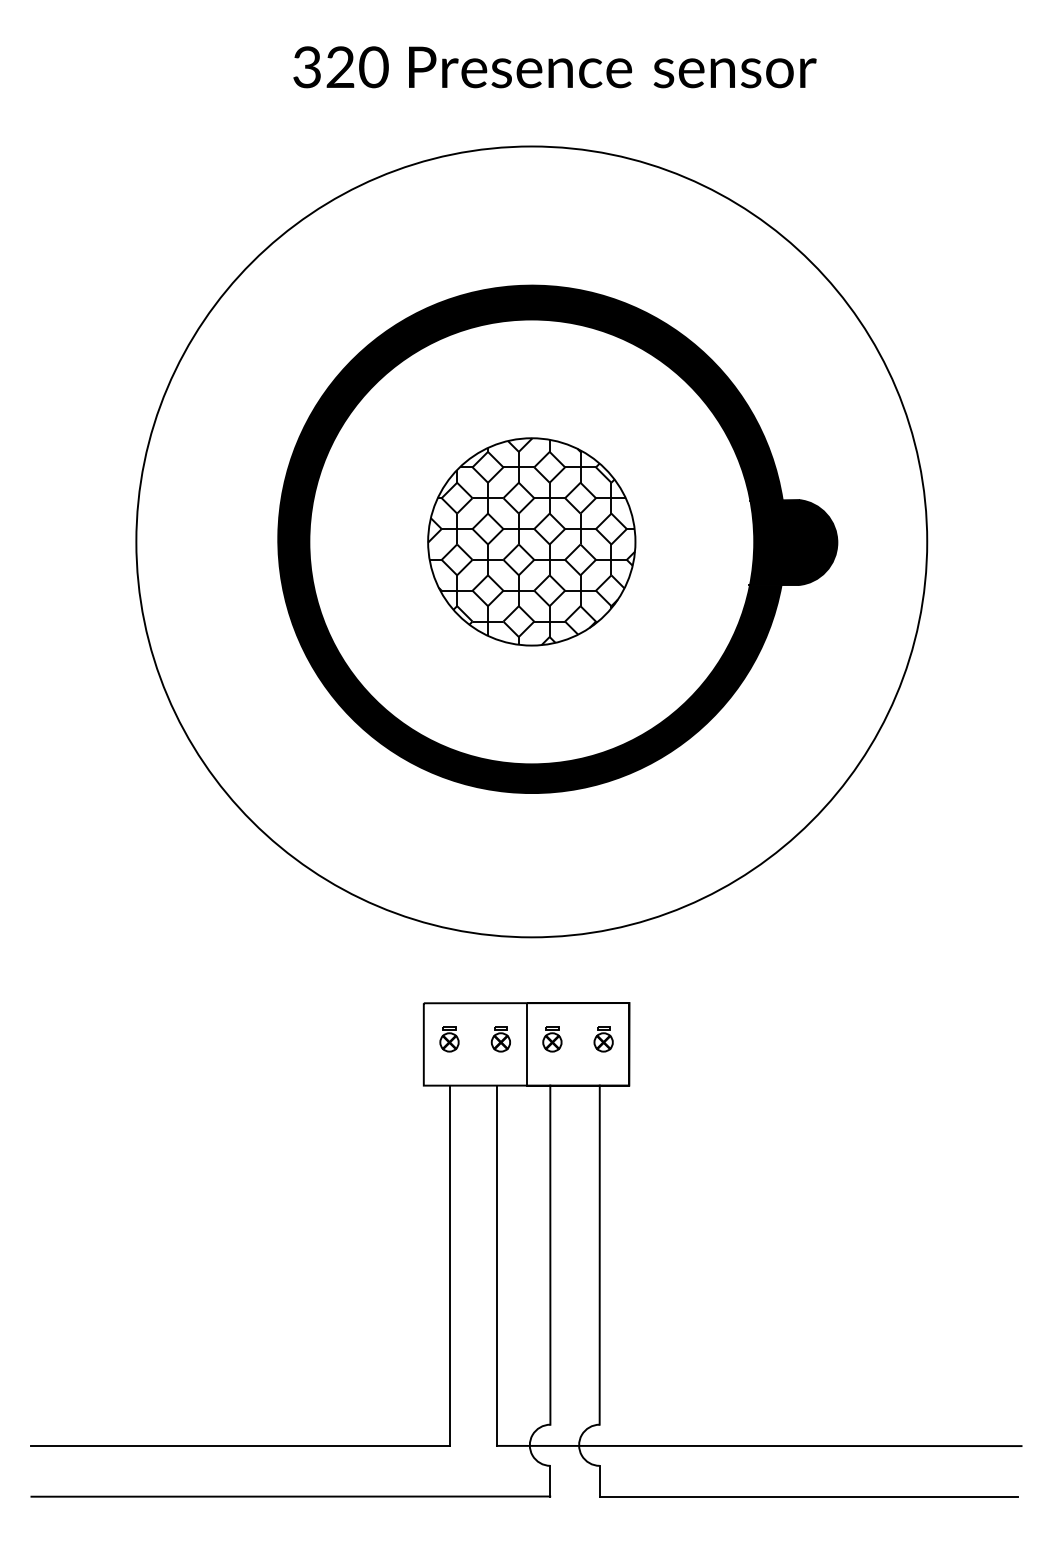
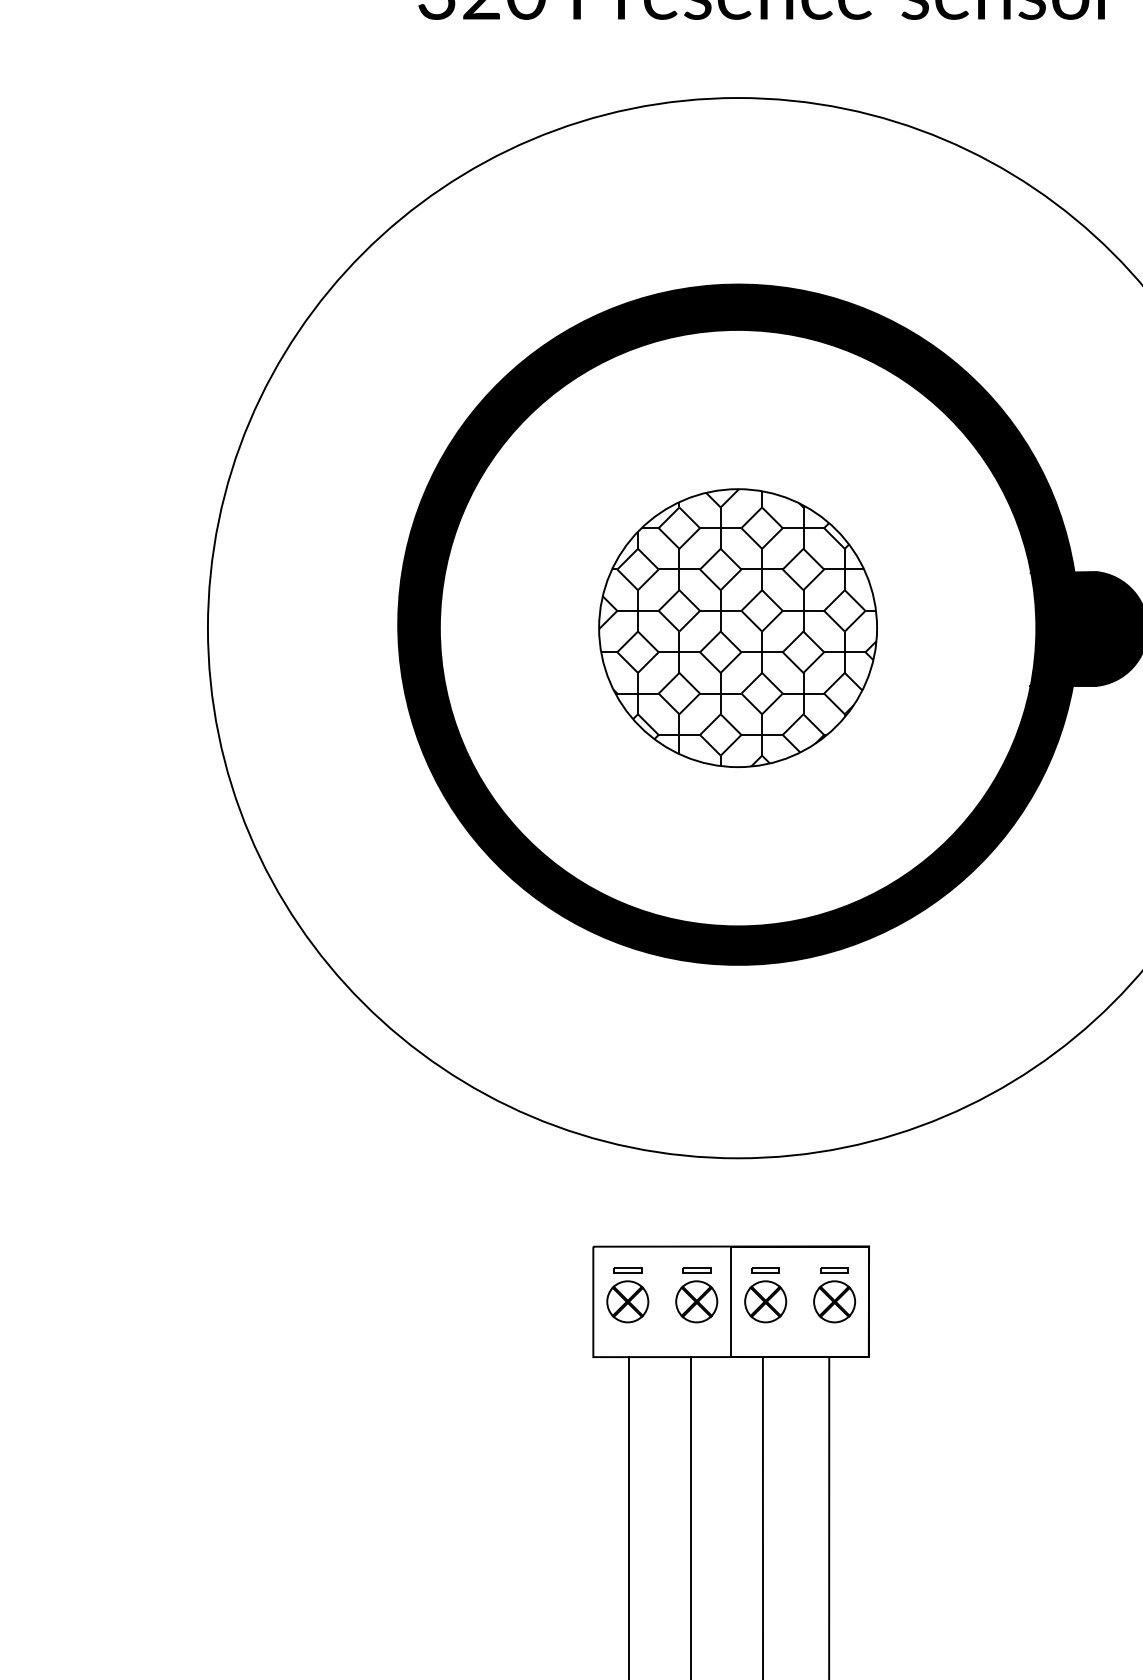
part: (449, 1039) -> (627, 1295), size x1.67
part: (500, 1039) -> (696, 1295), size x1.67
part: (552, 1039) -> (765, 1295), size x1.67
part: (603, 1039) -> (834, 1295), size x1.67

